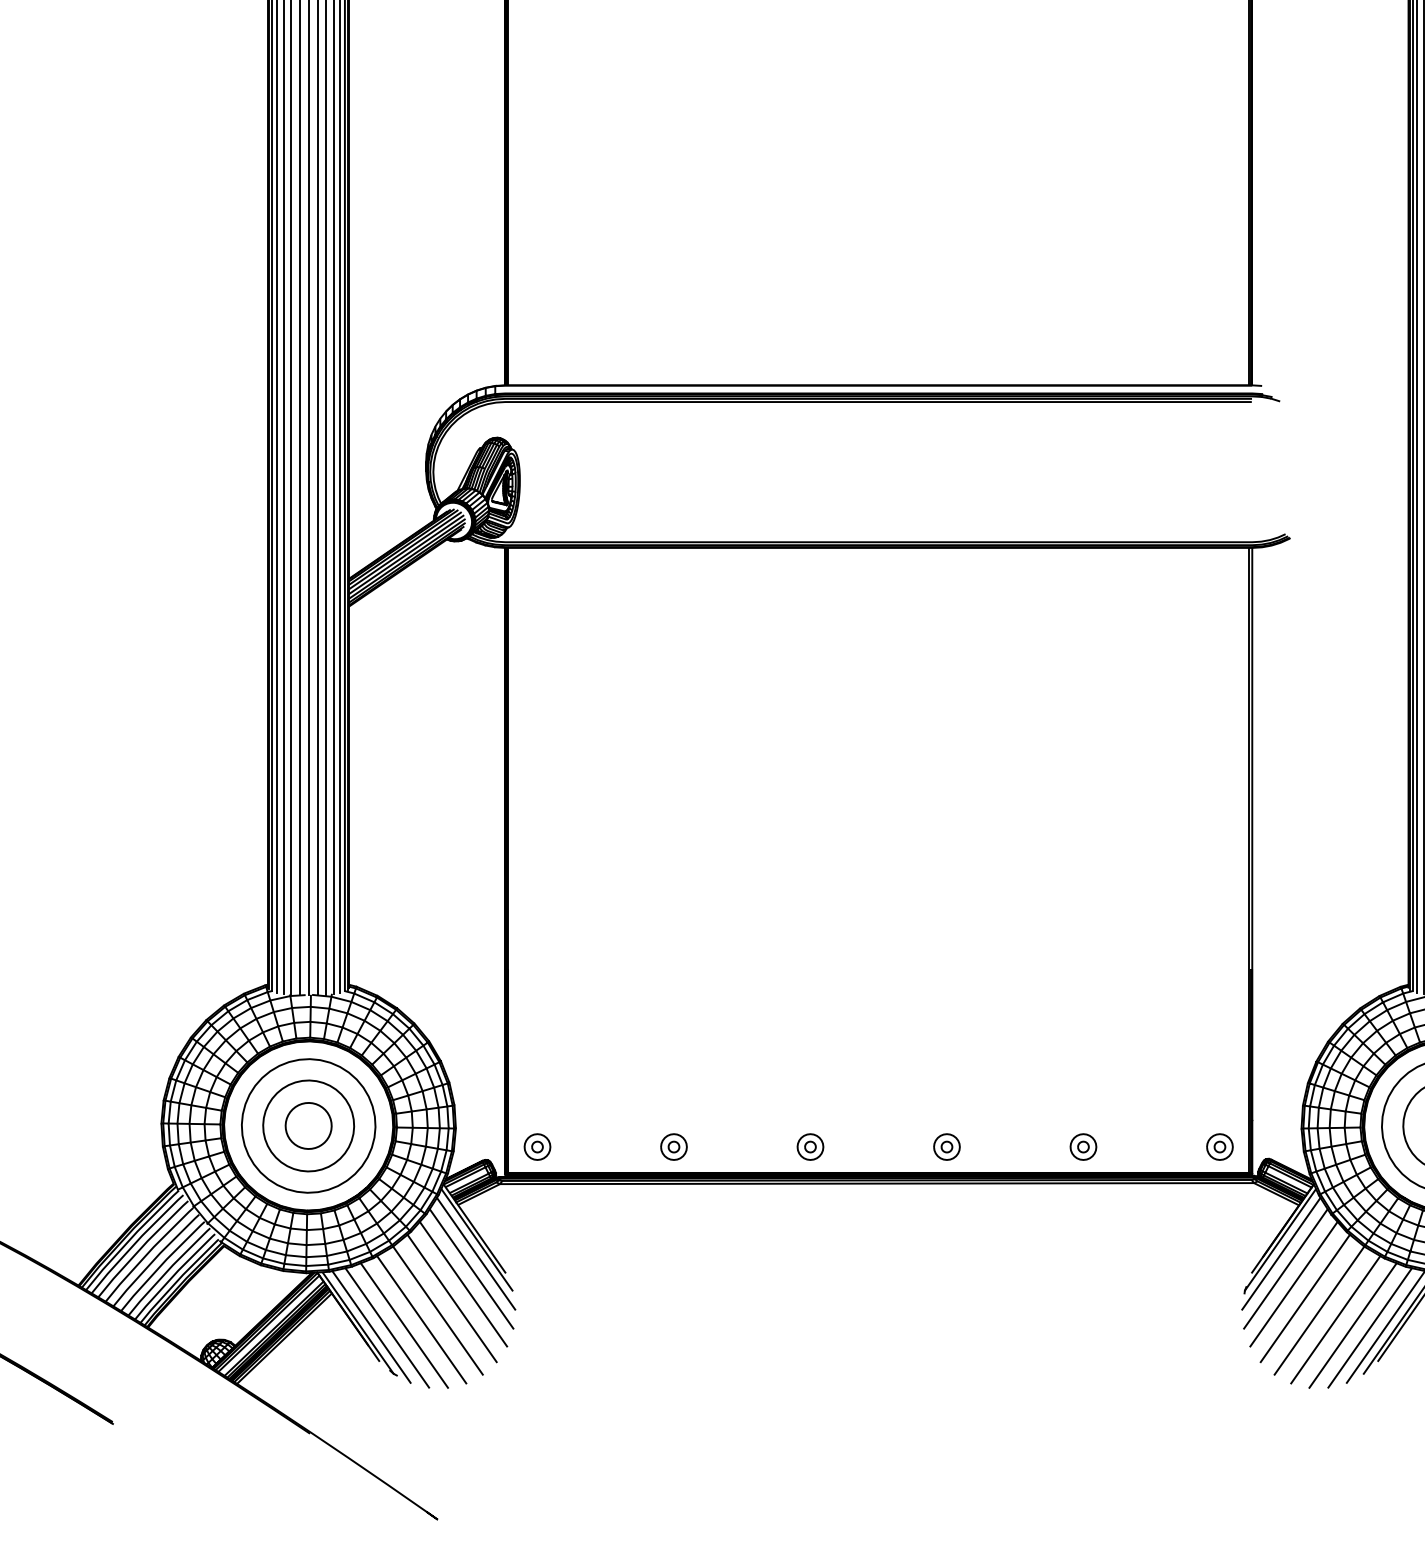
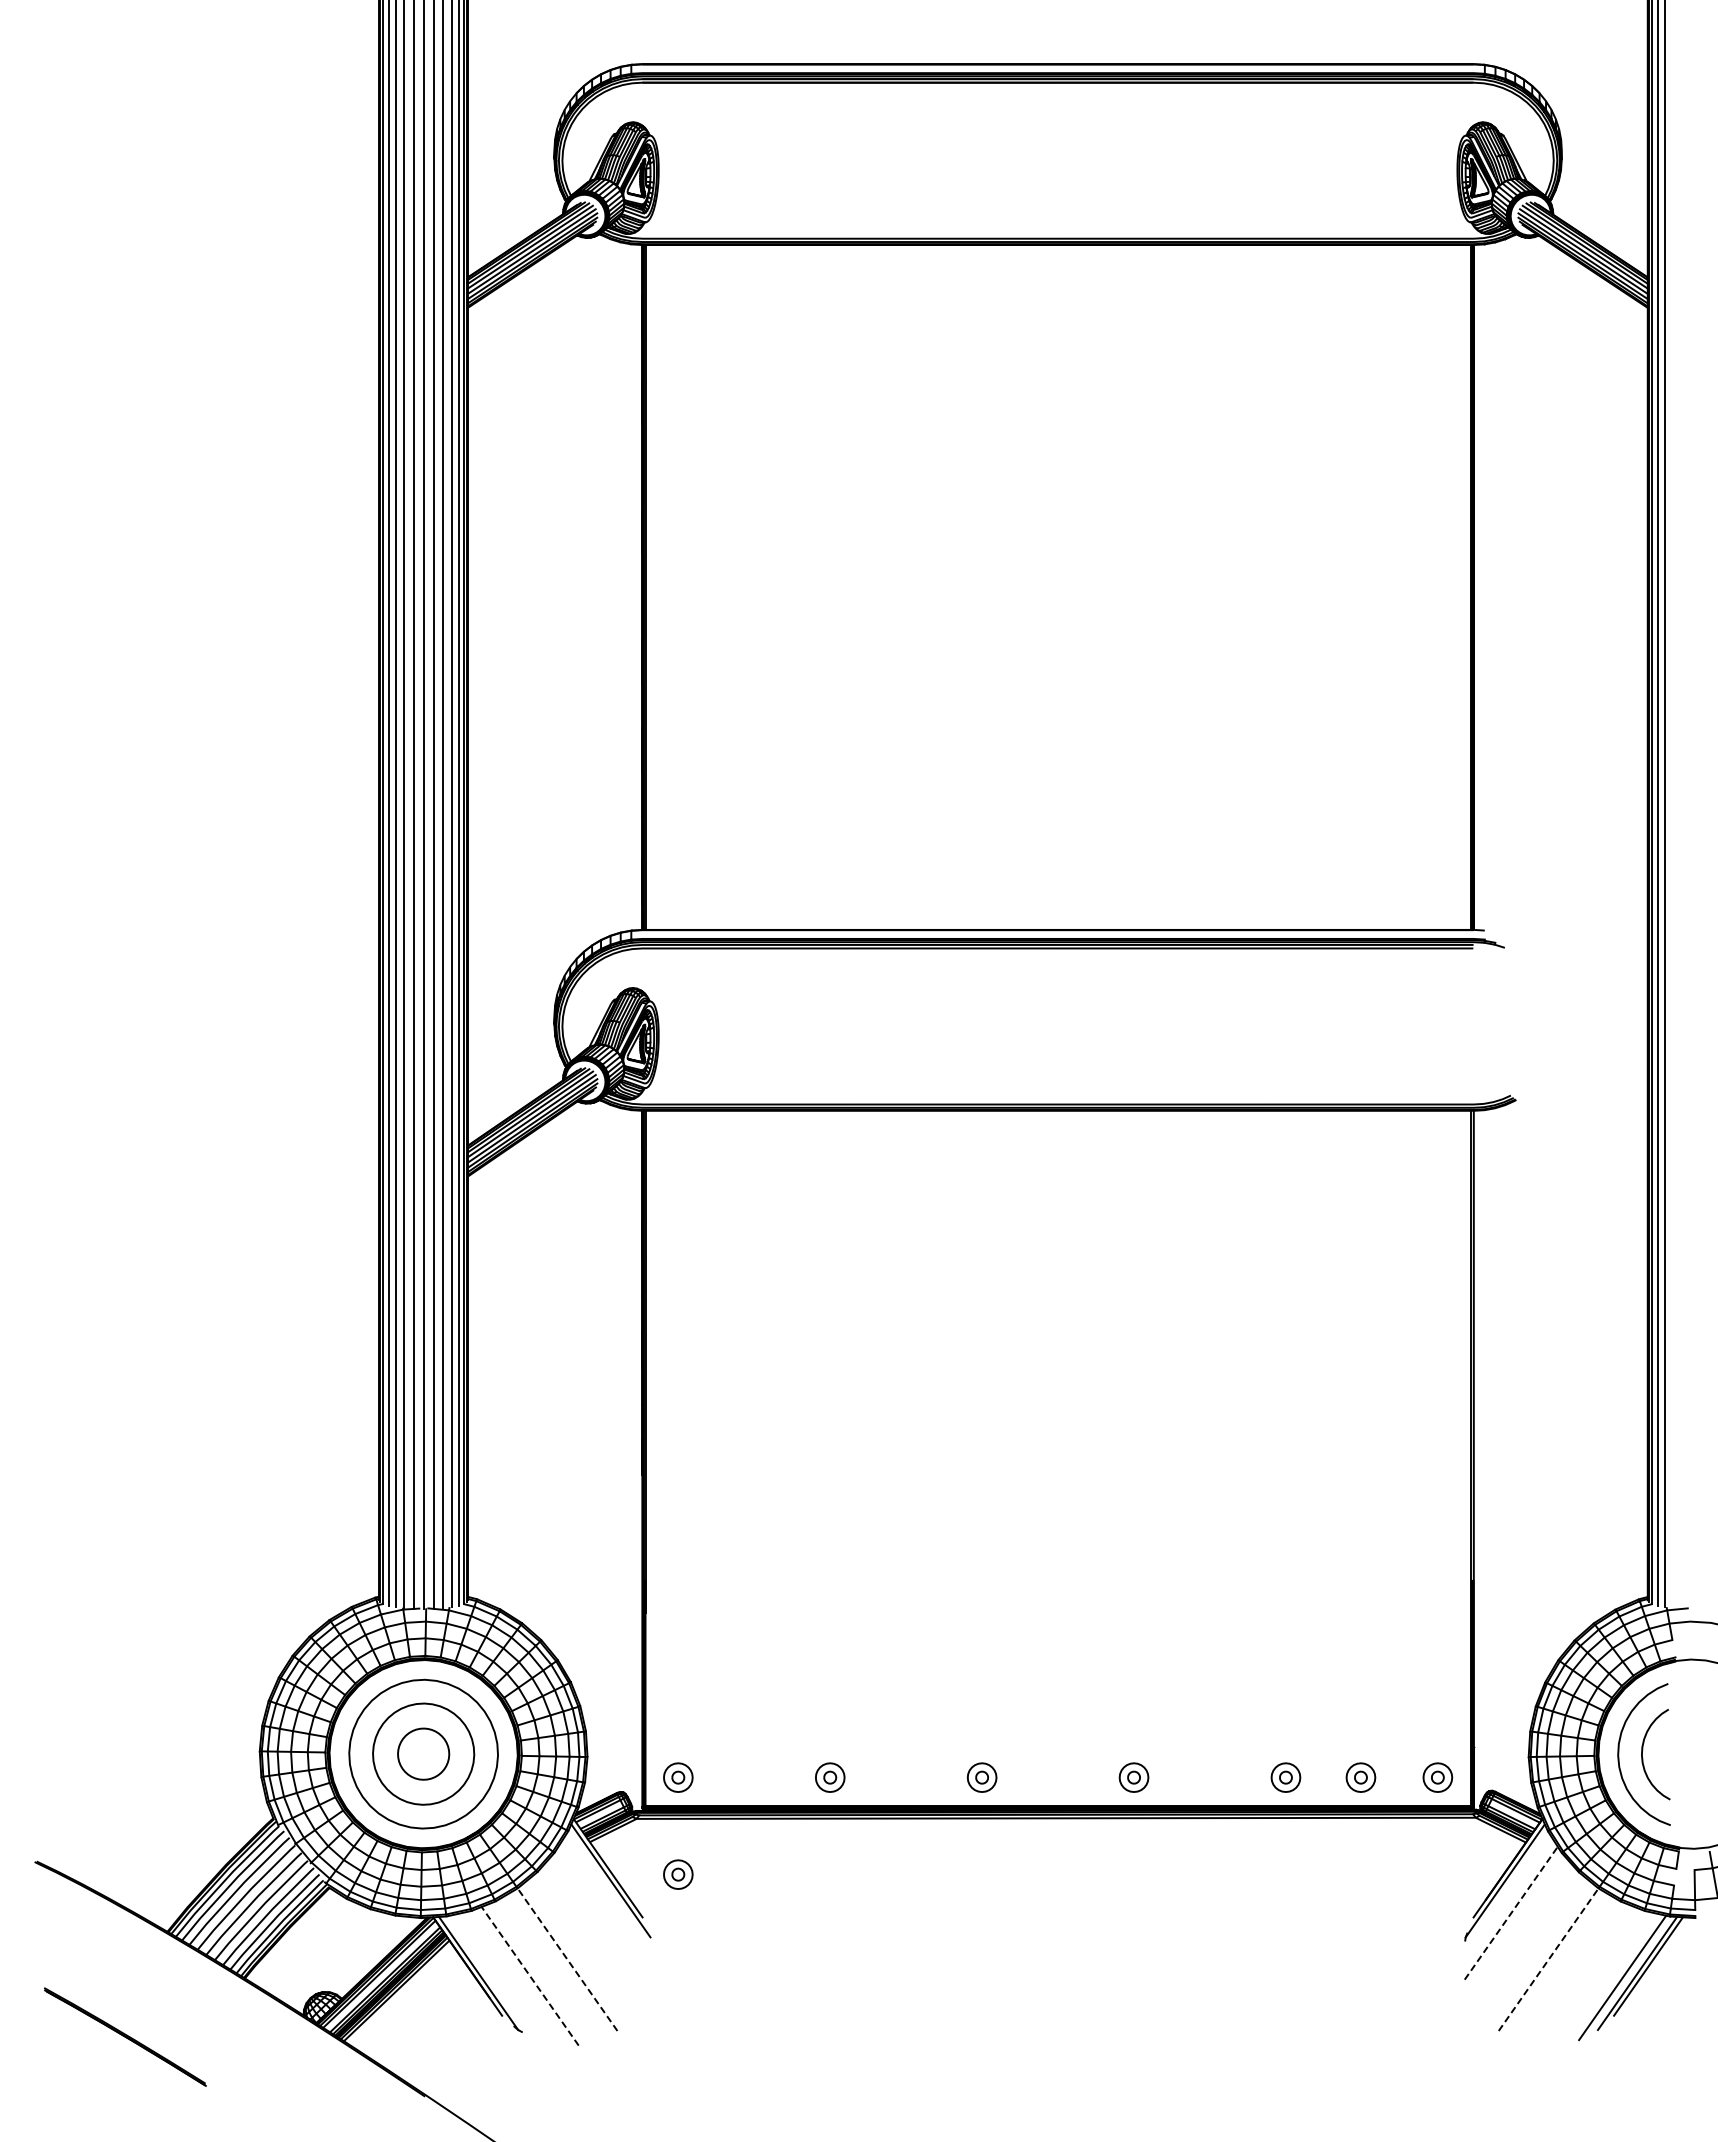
part: (1150, 1146) -> (1360, 1777), added
part: (537, 1234) -> (678, 1874), added
line: (475, 1253) -> (609, 1896), removed
line: (1280, 1253) -> (1505, 1896), removed
line: (471, 1268) -> (604, 1912), removed
line: (1286, 1268) -> (1511, 1912), solid -> dashed
line: (463, 1283) -> (595, 1929), removed
line: (1293, 1283) -> (1519, 1929), removed
line: (451, 1297) -> (582, 1945), removed
line: (1304, 1298) -> (1532, 1946), removed
line: (437, 1310) -> (567, 1959), solid -> dashed
line: (1319, 1310) -> (1548, 1959), solid -> dashed
line: (421, 1319) -> (549, 1969), removed
line: (1335, 1319) -> (1566, 1969), removed
line: (1352, 1324) -> (1585, 1975), removed
line: (404, 1325) -> (530, 1976), solid -> dashed
line: (371, 1326) -> (493, 1977), removed
line: (386, 1327) -> (510, 1978), removed
line: (1369, 1327) -> (1604, 1978), removed

